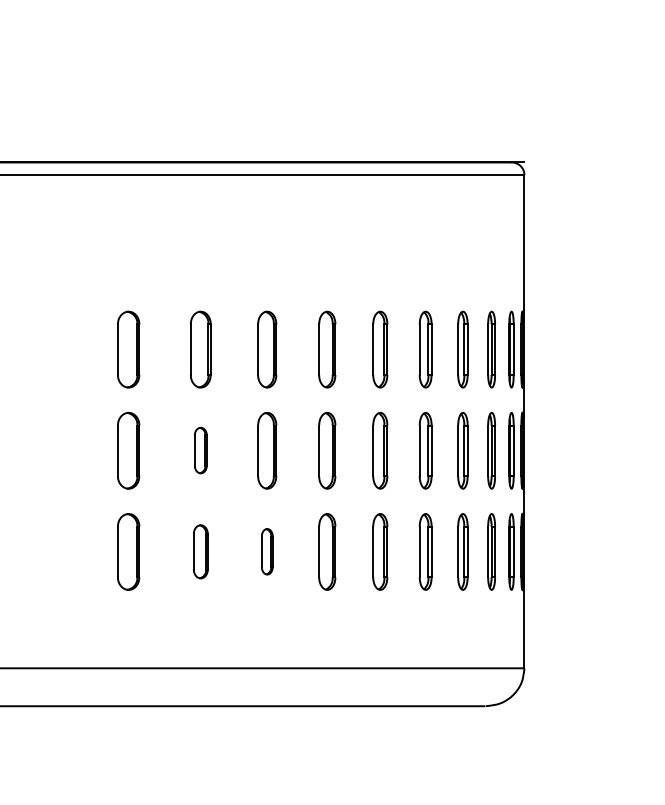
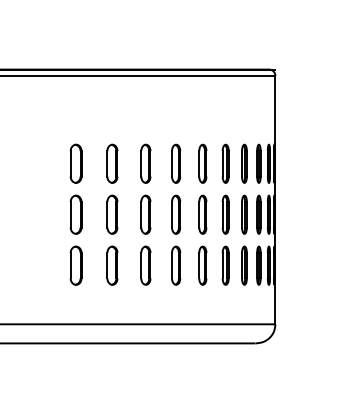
part: (200, 450) -> (112, 214), size x1.67
part: (200, 551) -> (112, 265), size x1.43
part: (266, 551) -> (145, 265), size x1.67

